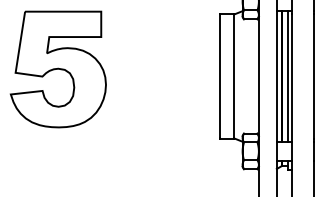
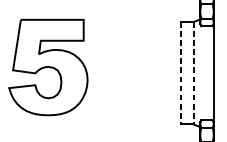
line: (219, 76) -> (181, 73), solid -> dashed
line: (234, 76) -> (193, 73), solid -> dashed

